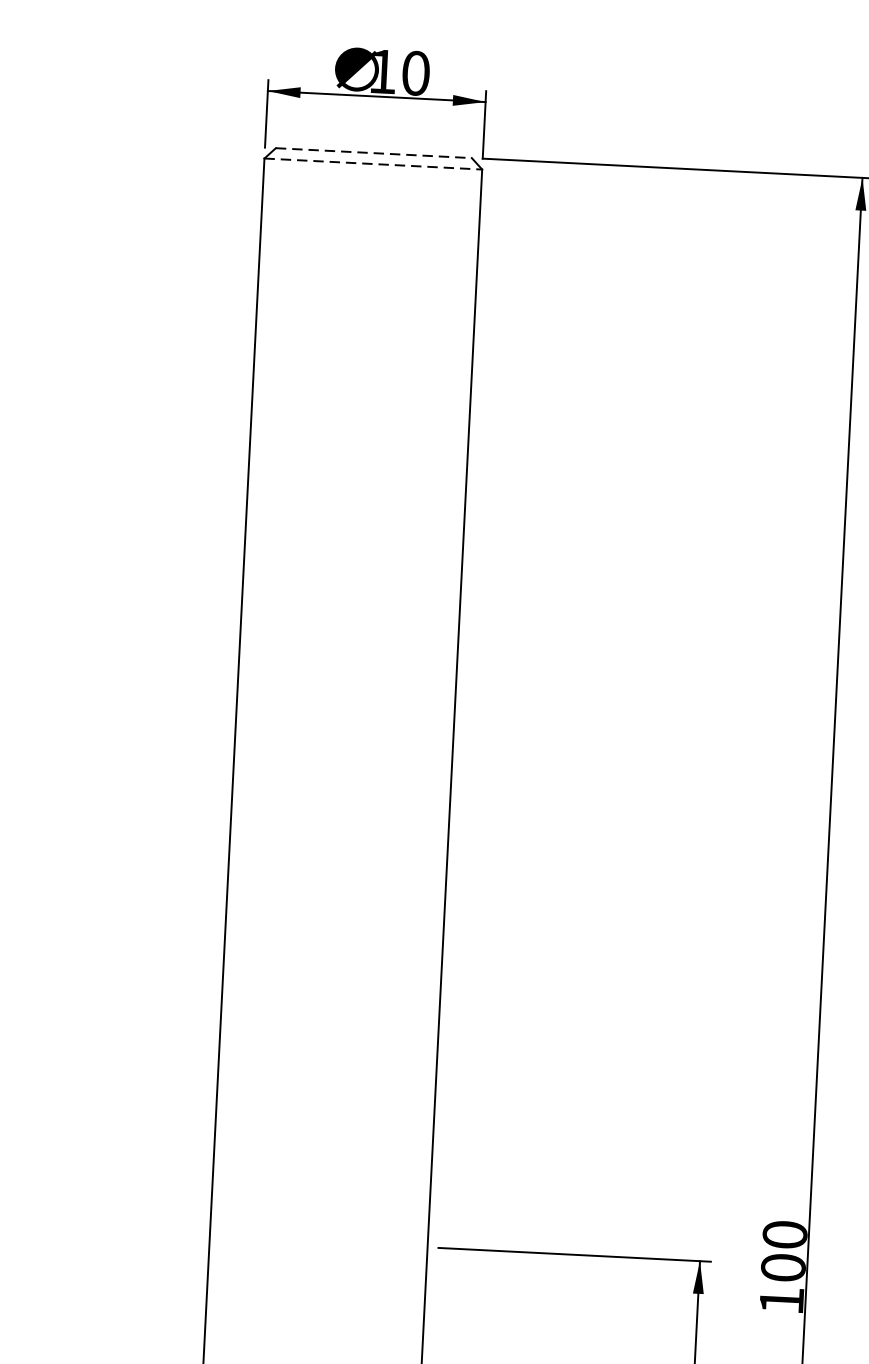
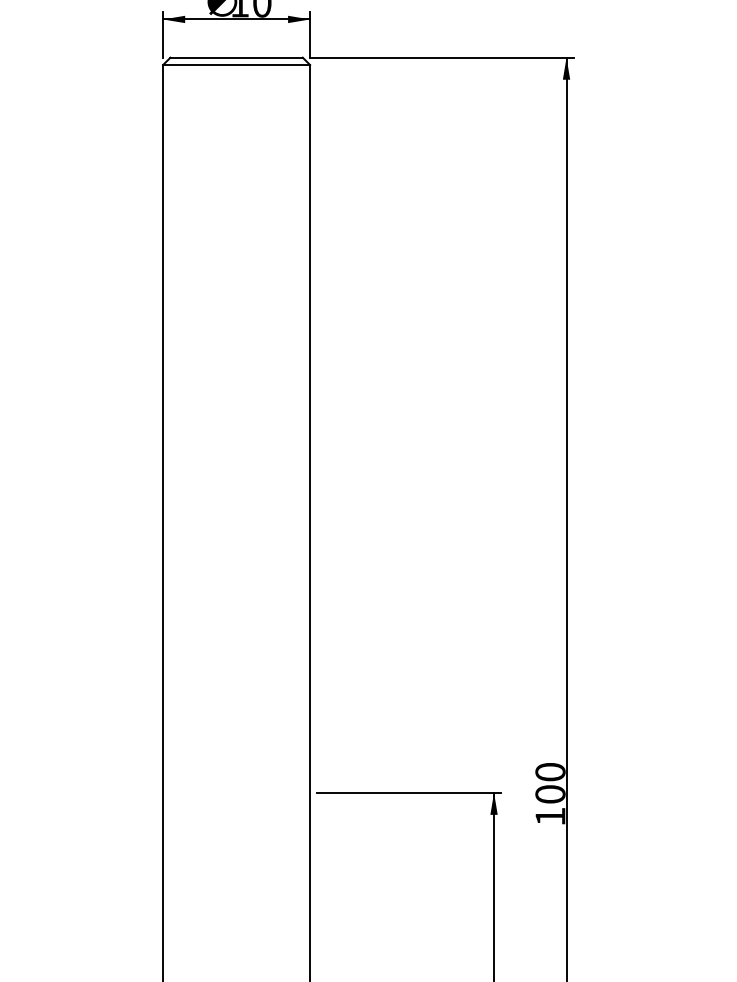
line: (375, 152) -> (237, 57), dashed -> solid
line: (373, 164) -> (236, 65), dashed -> solid

